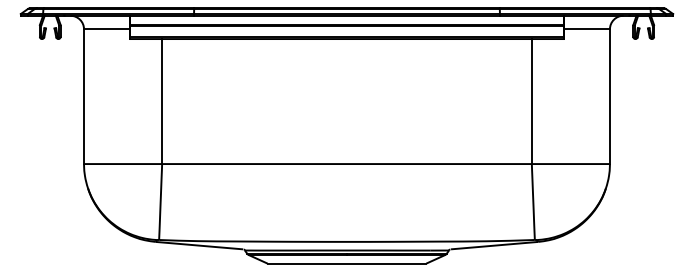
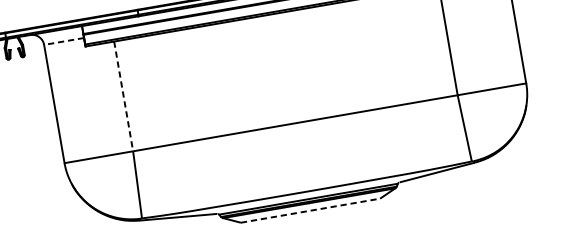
line: (106, 29) -> (63, 41), solid -> dashed
line: (162, 102) -> (124, 97), solid -> dashed
line: (347, 263) -> (310, 210), solid -> dashed

